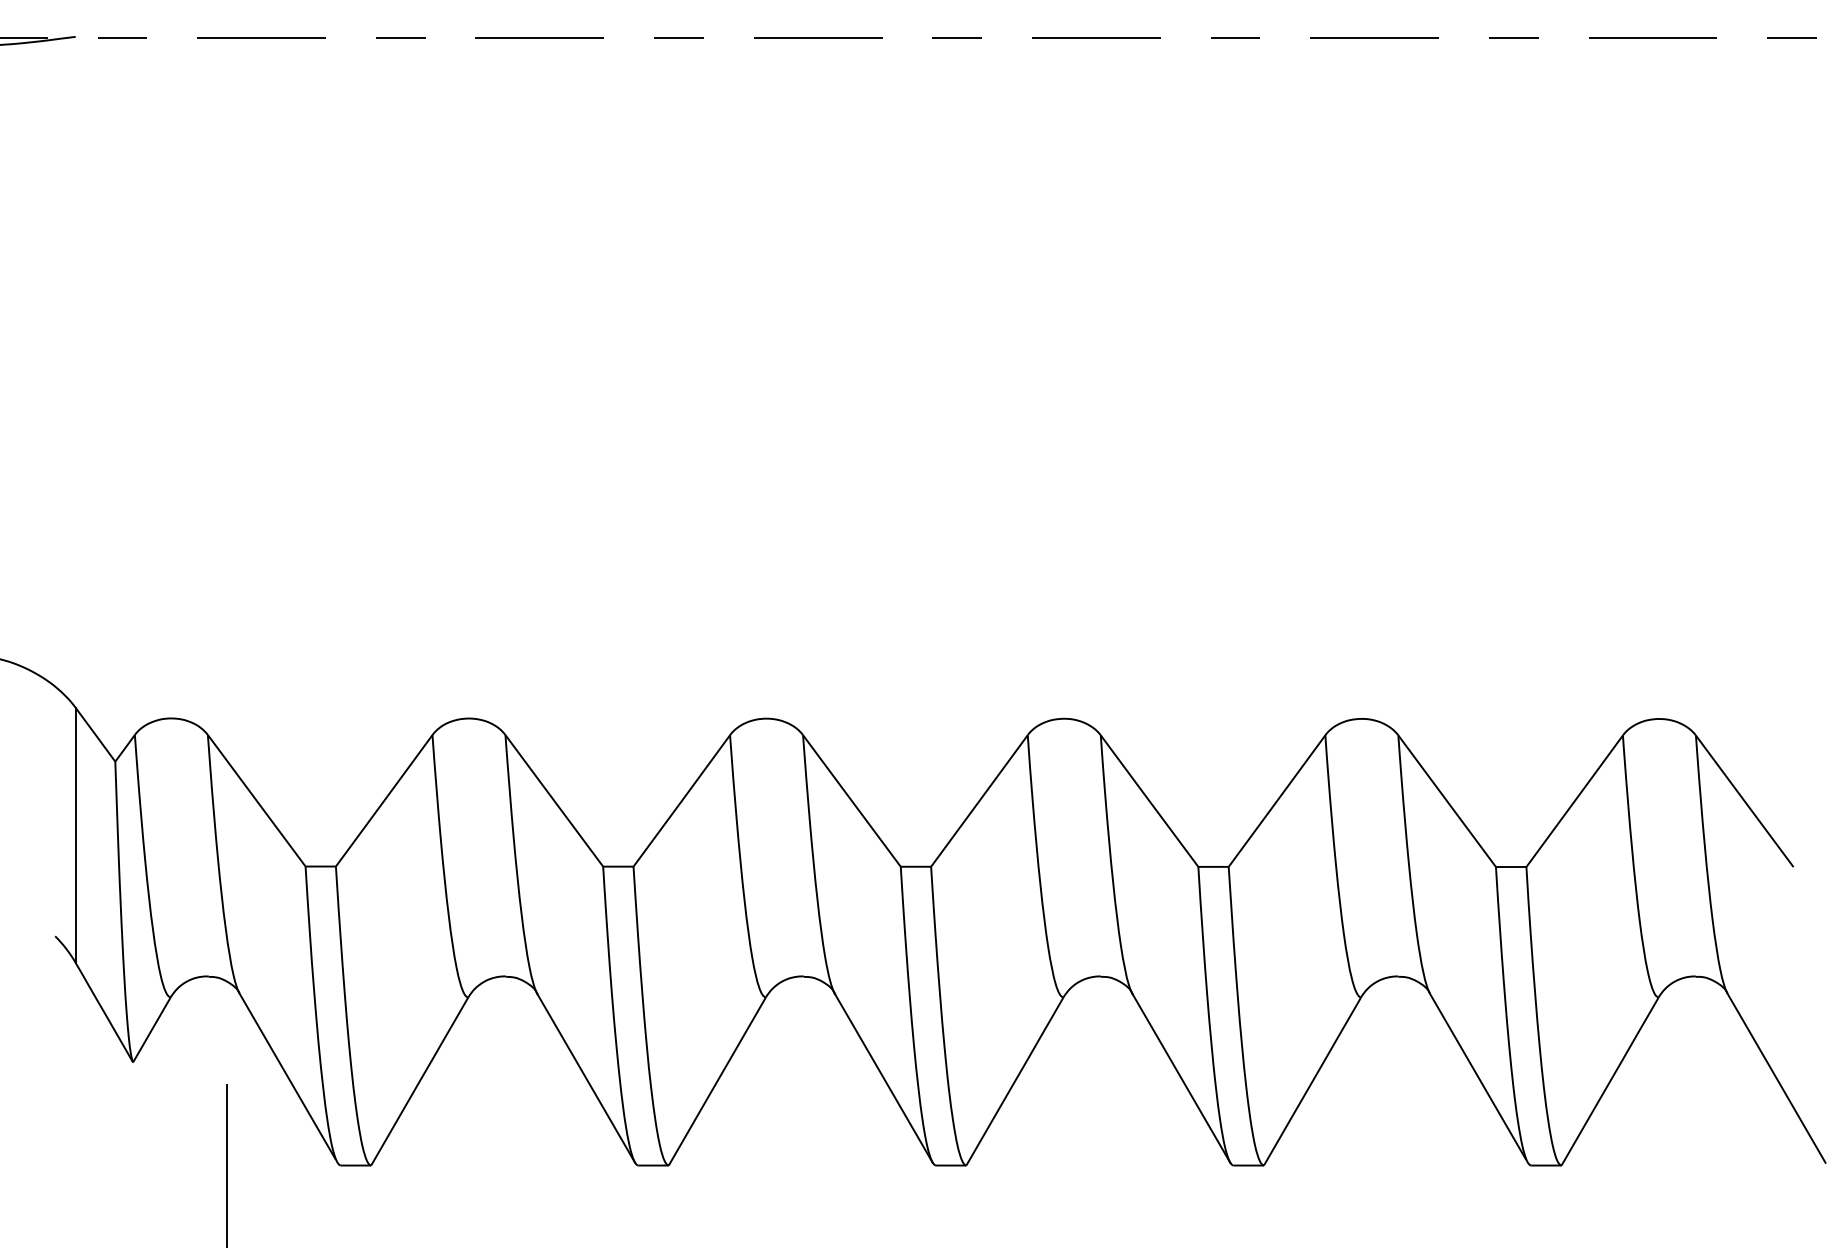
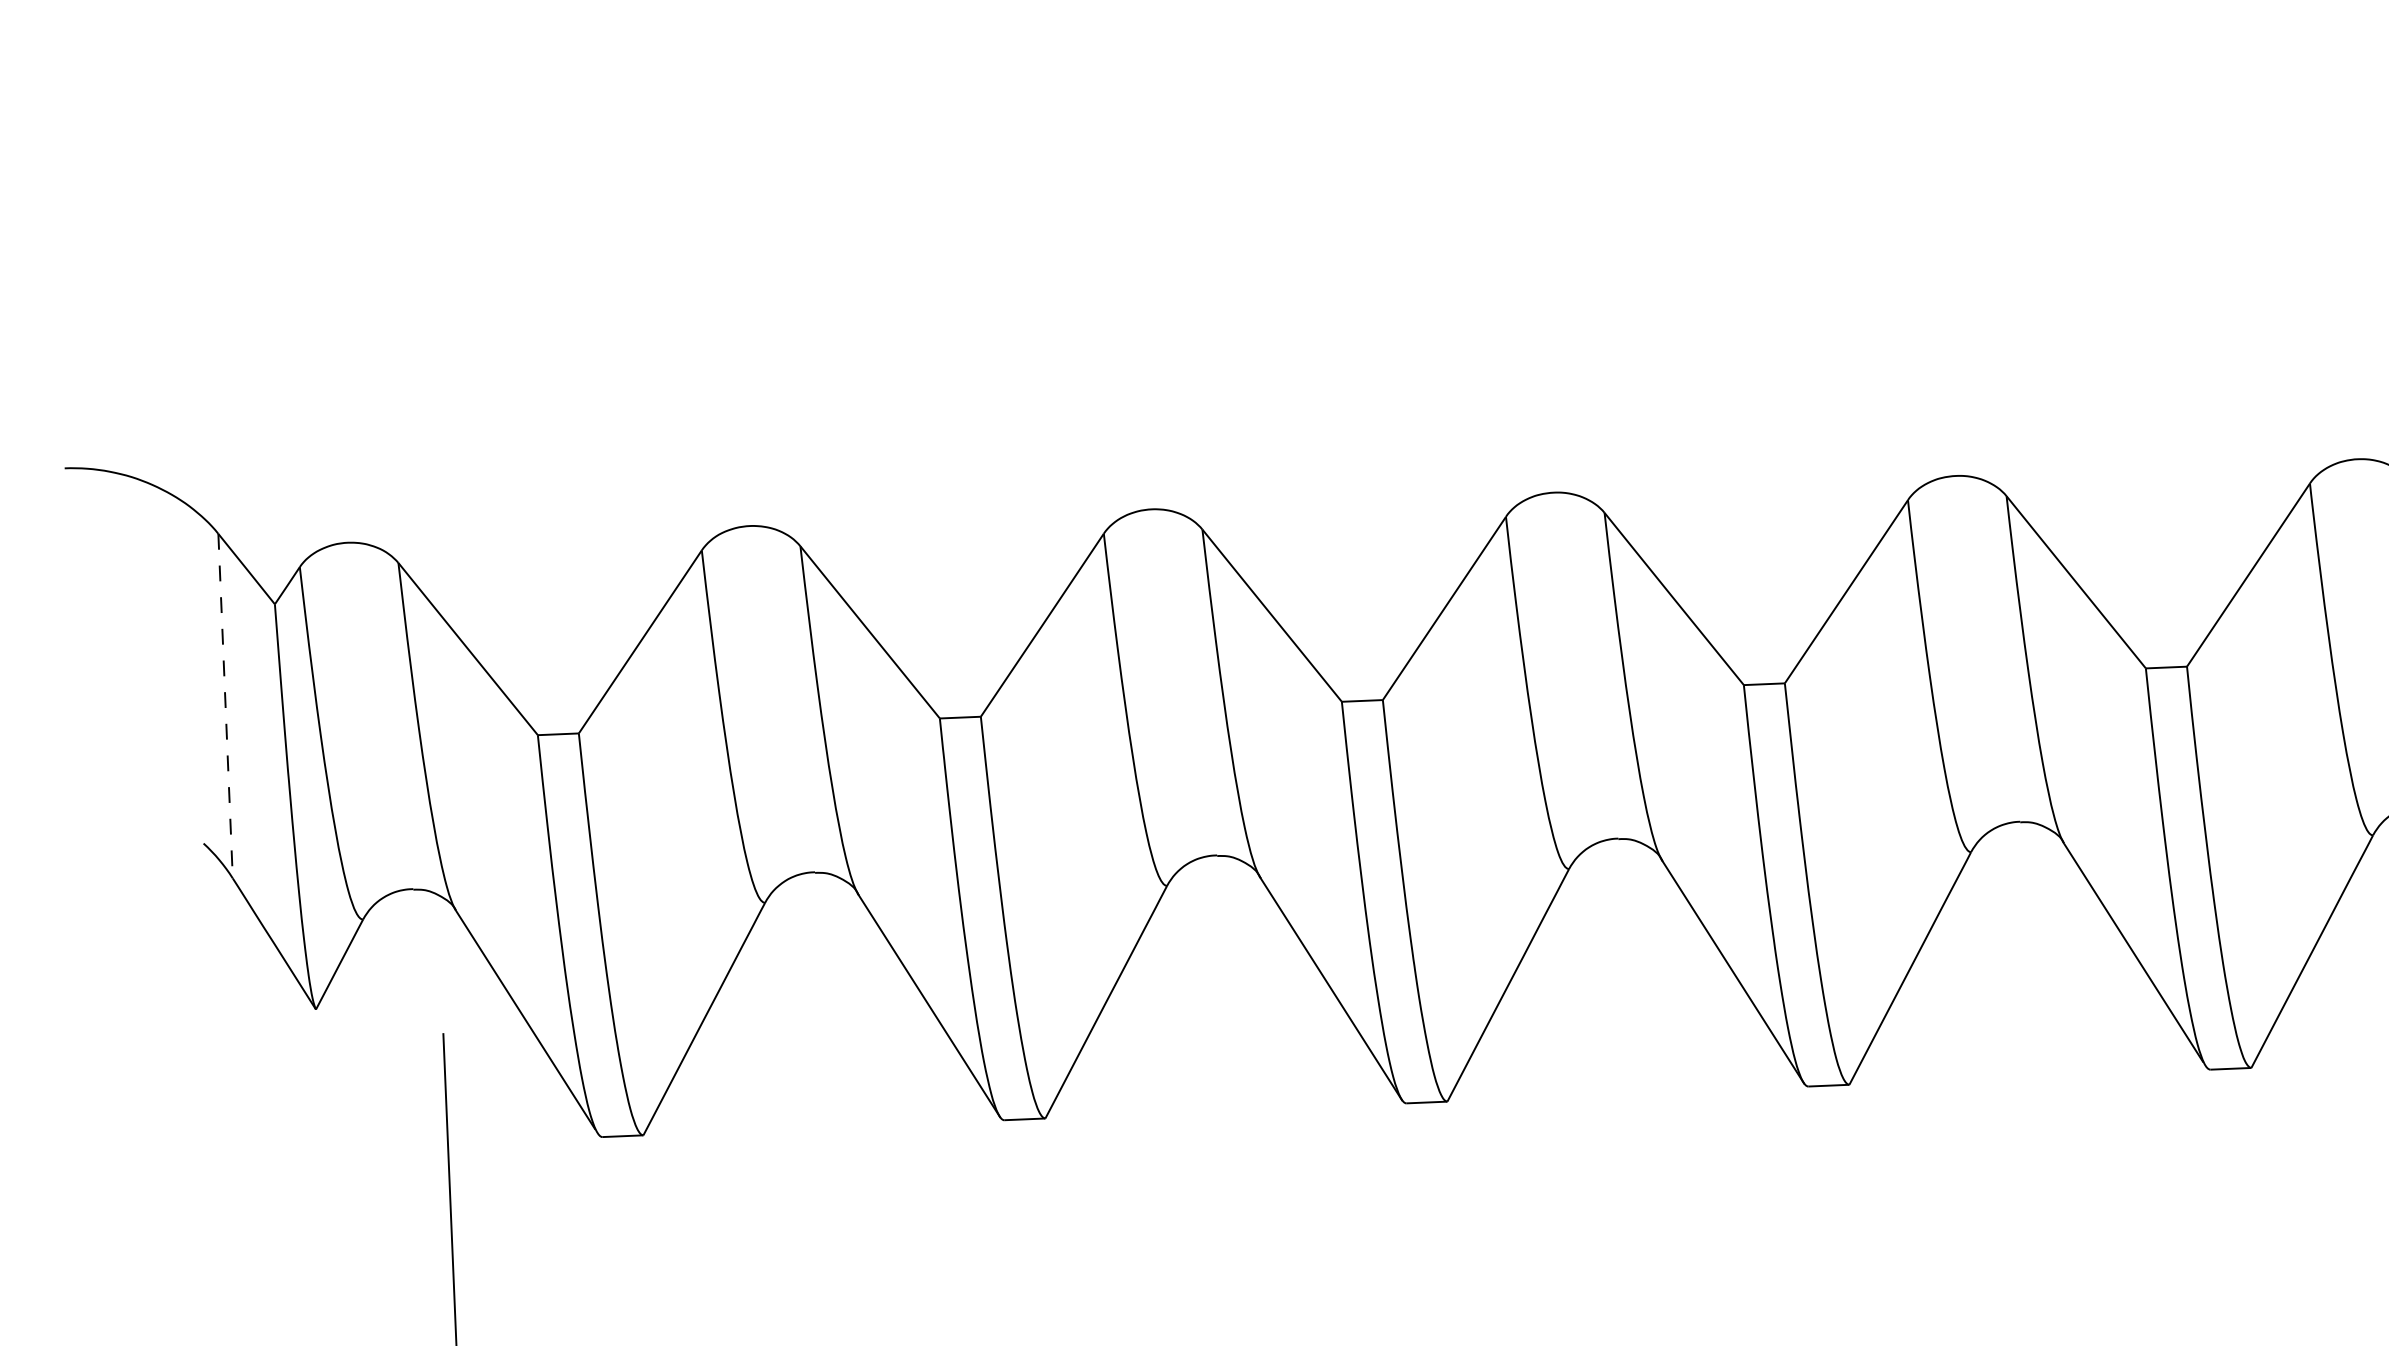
line: (75, 835) -> (225, 706), solid -> dashed

